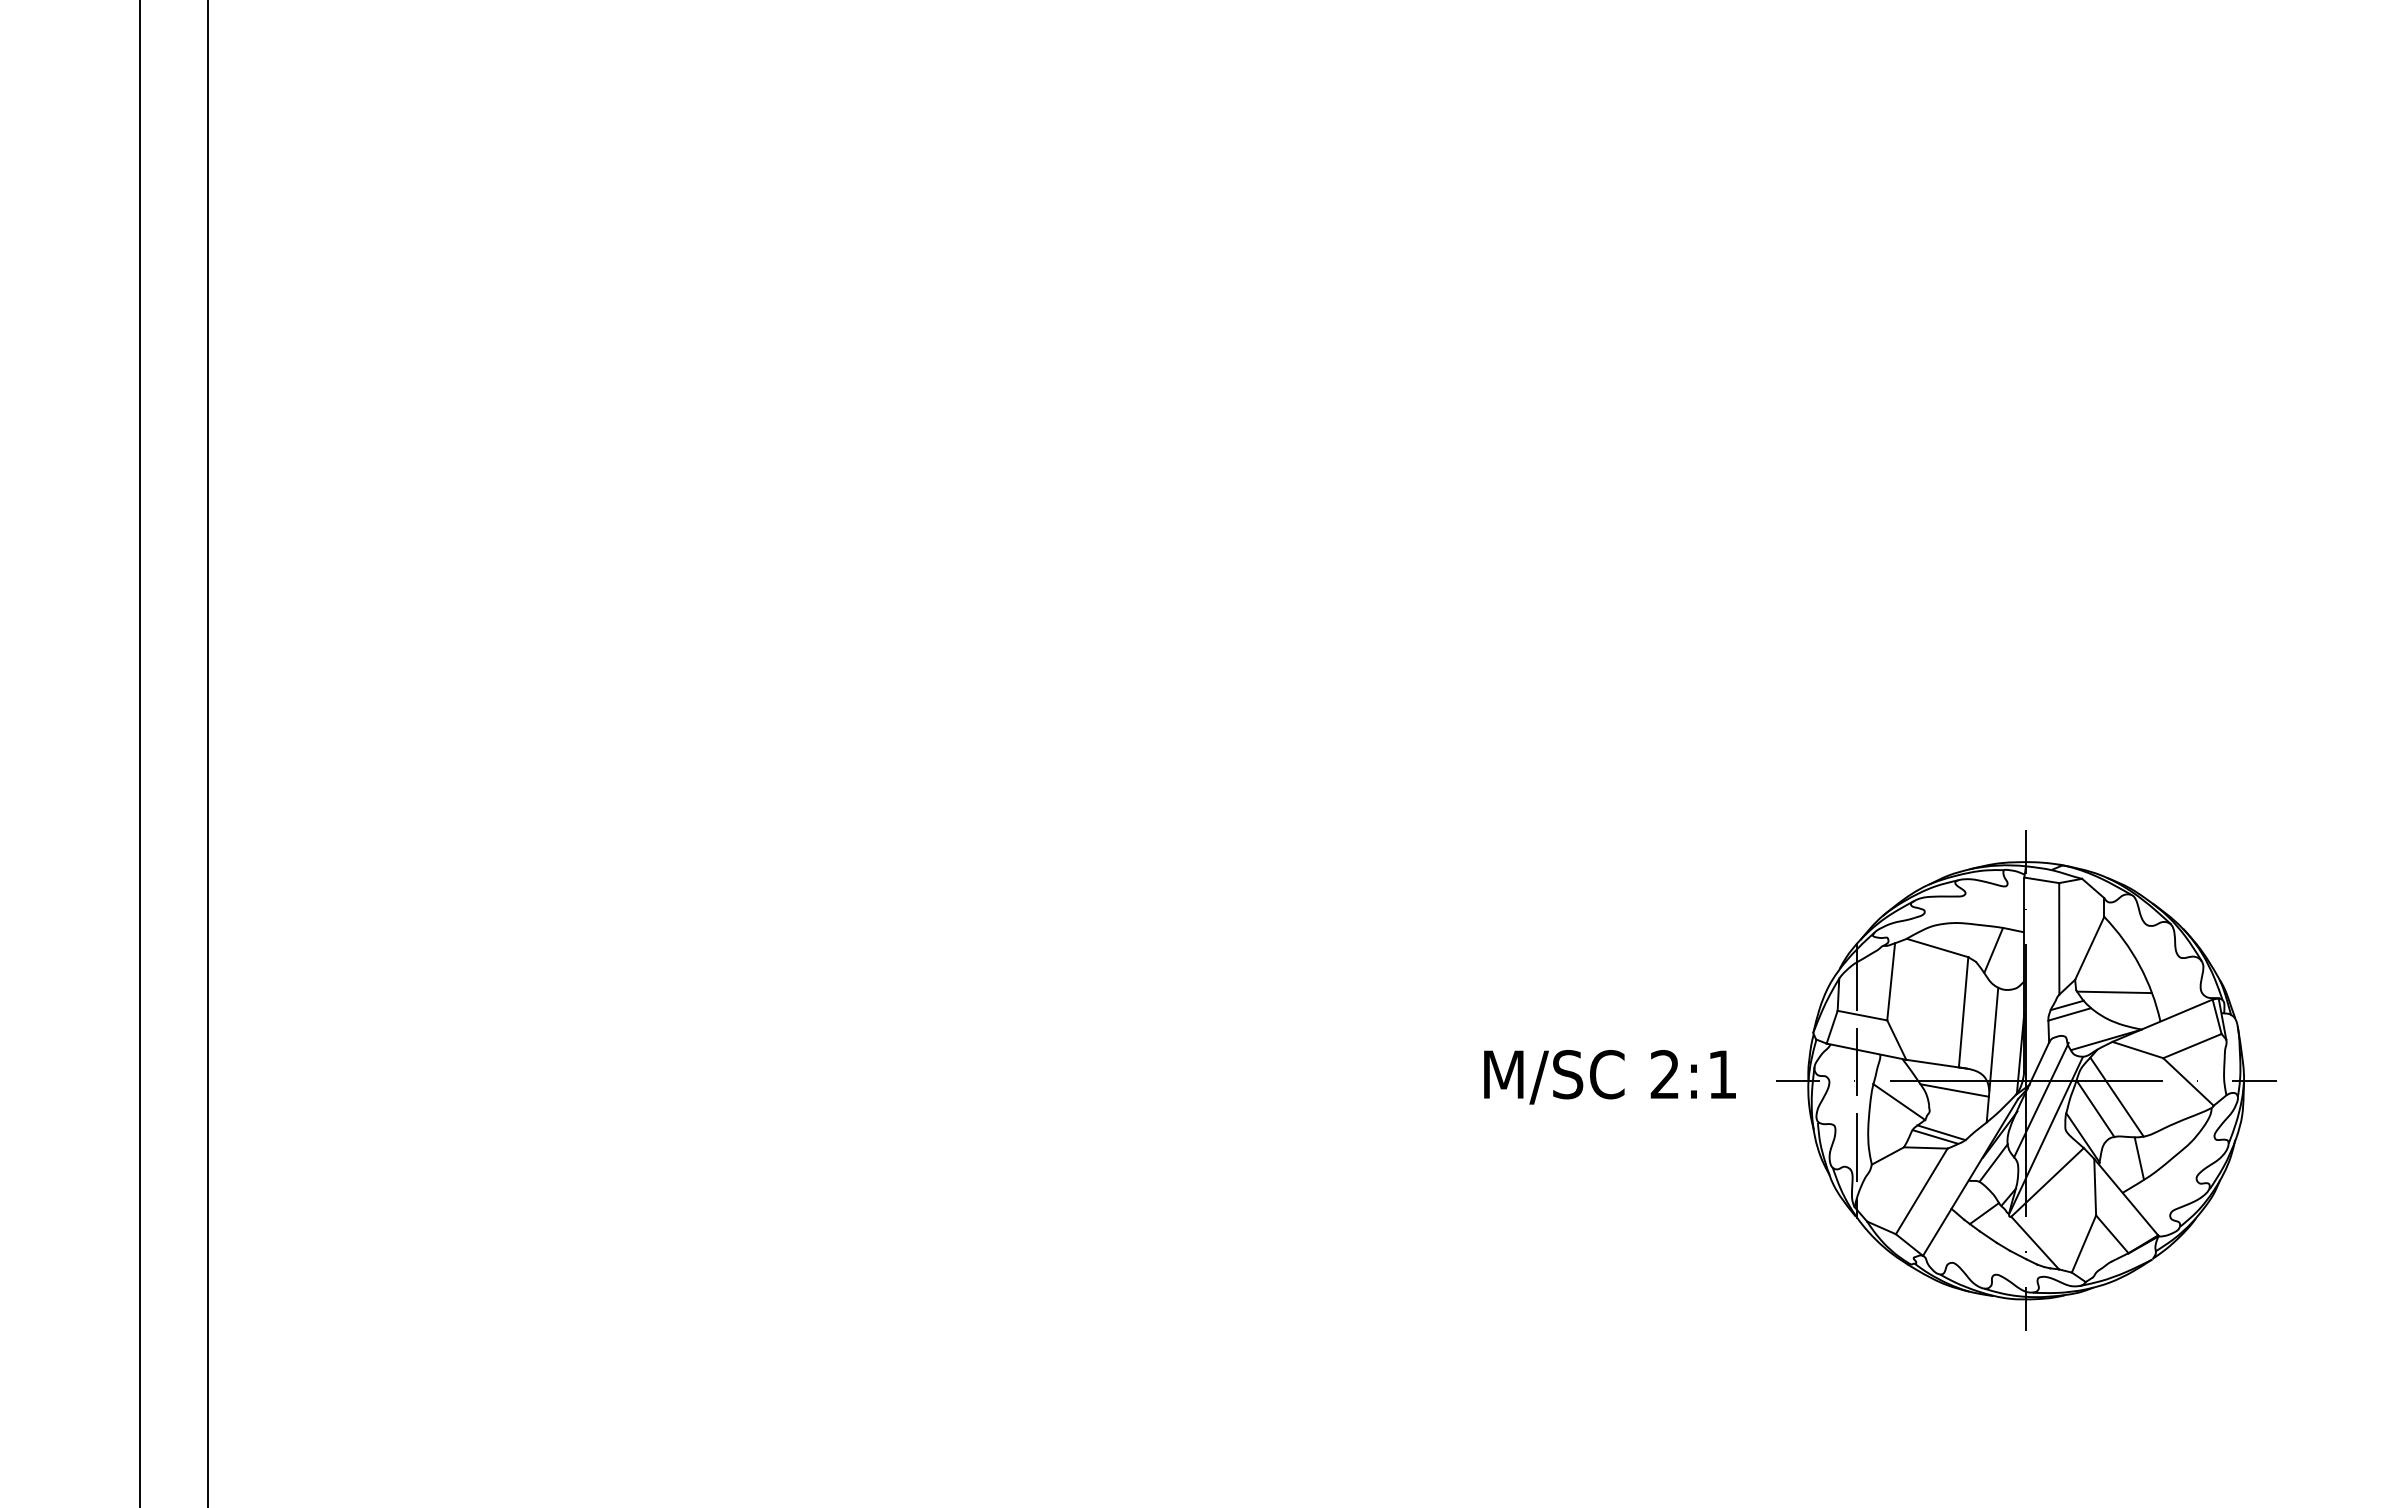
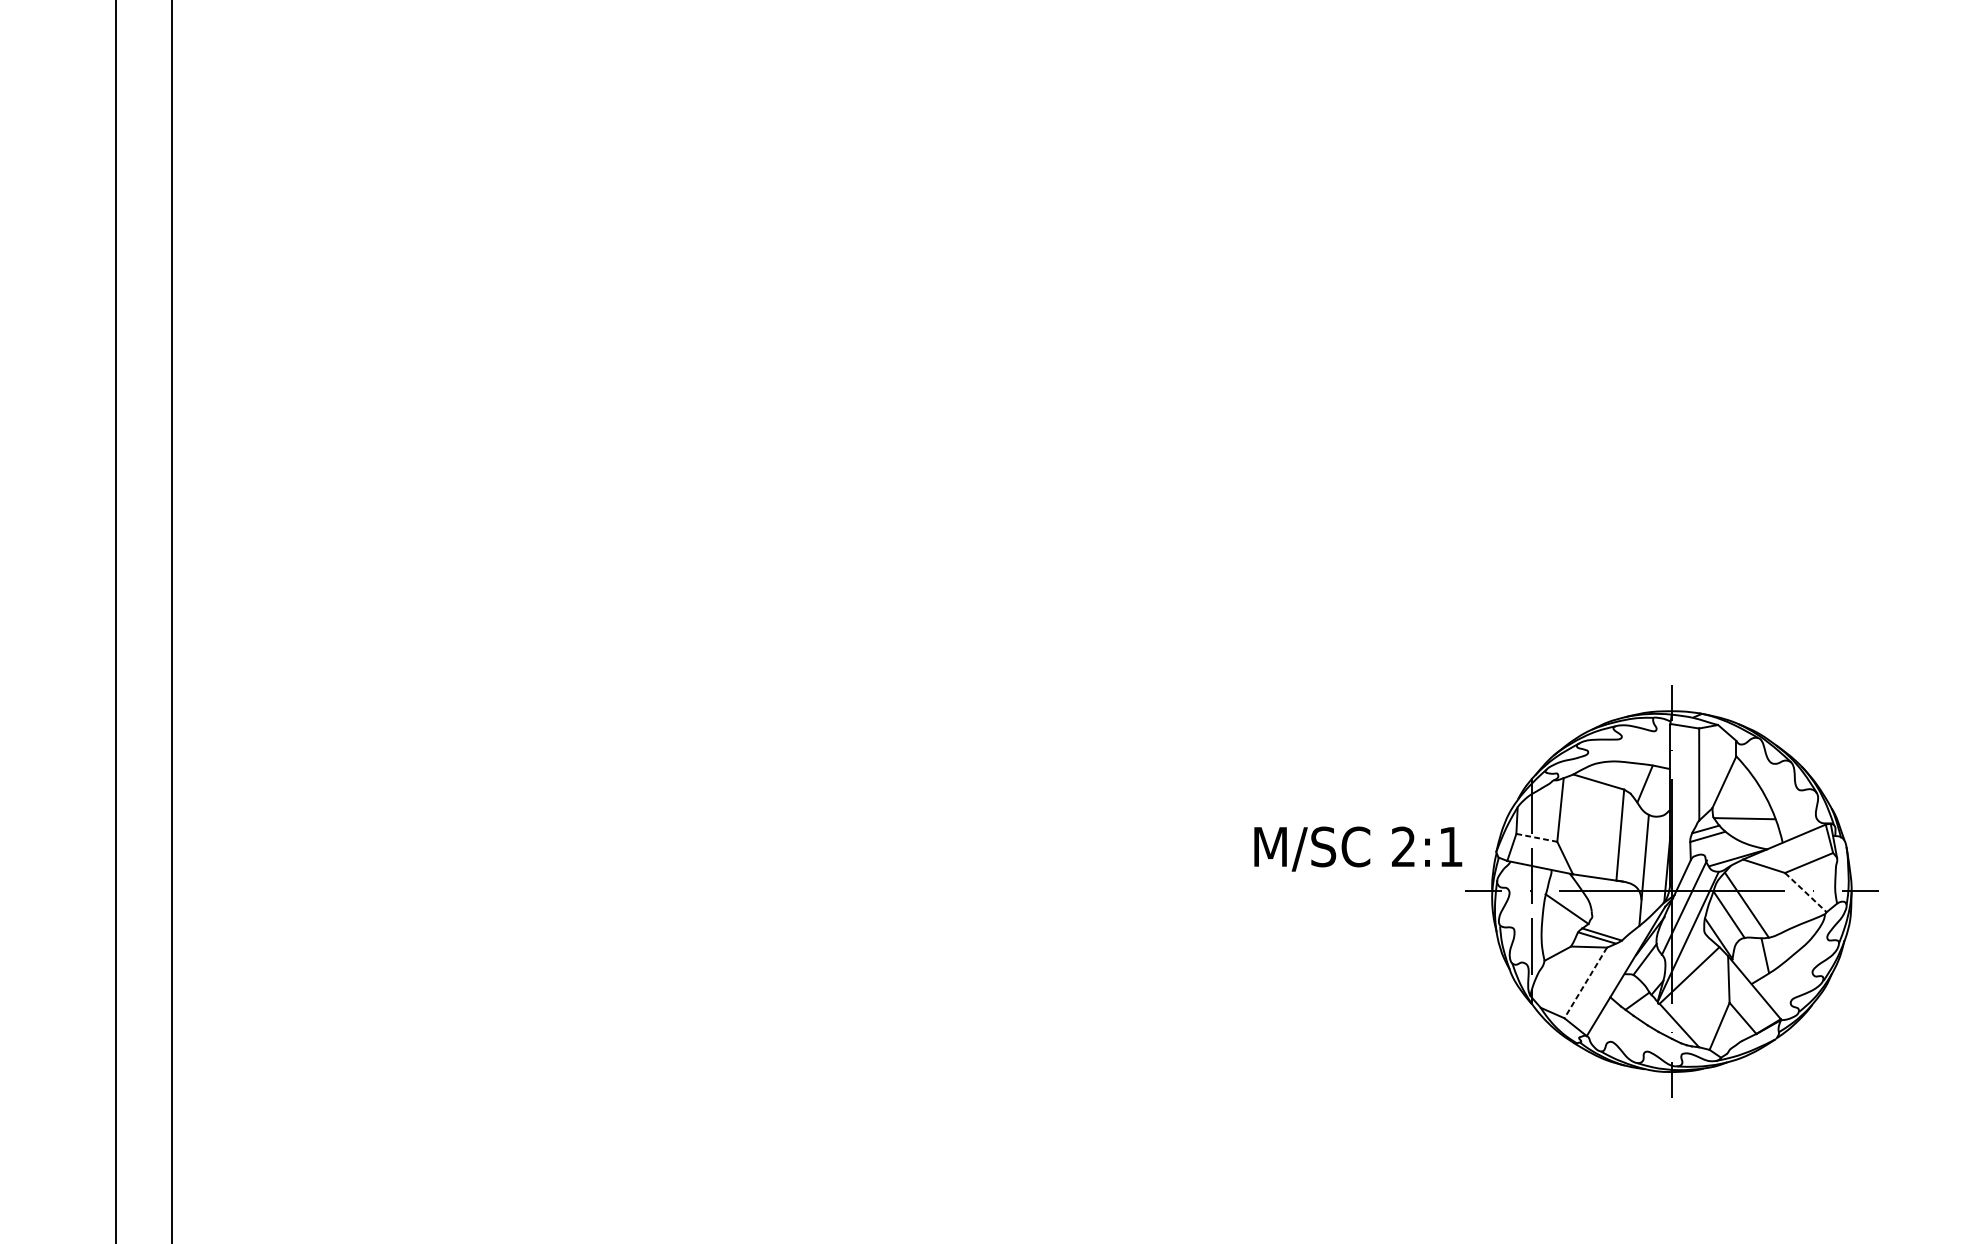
line: (1862, 1015) -> (1536, 837), solid -> dashed
text: (1609, 1077) -> (1357, 849), moved
line: (2188, 1081) -> (1805, 892), solid -> dashed
line: (1954, 1090) -> (1612, 899), removed
line: (1921, 1191) -> (1585, 982), solid -> dashed

